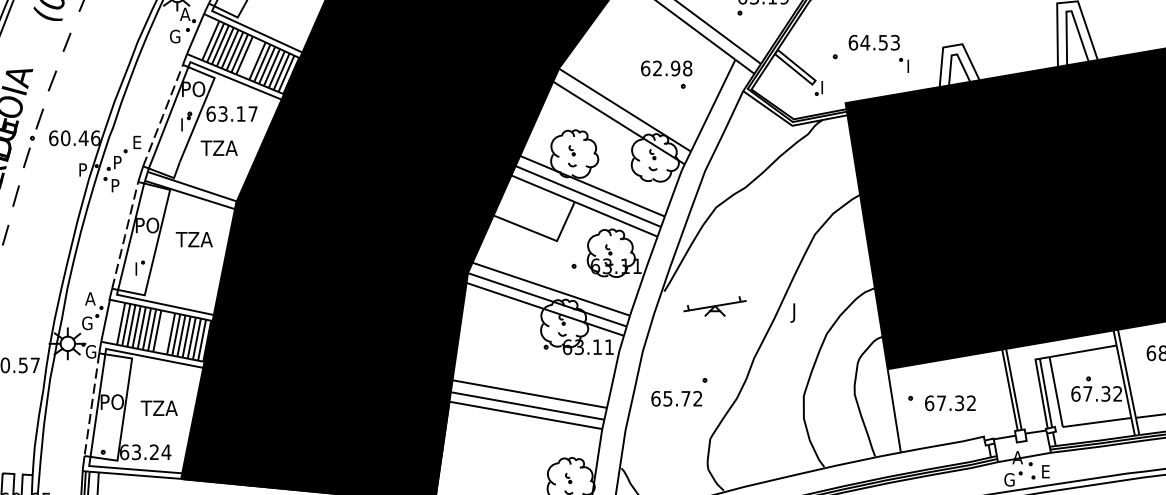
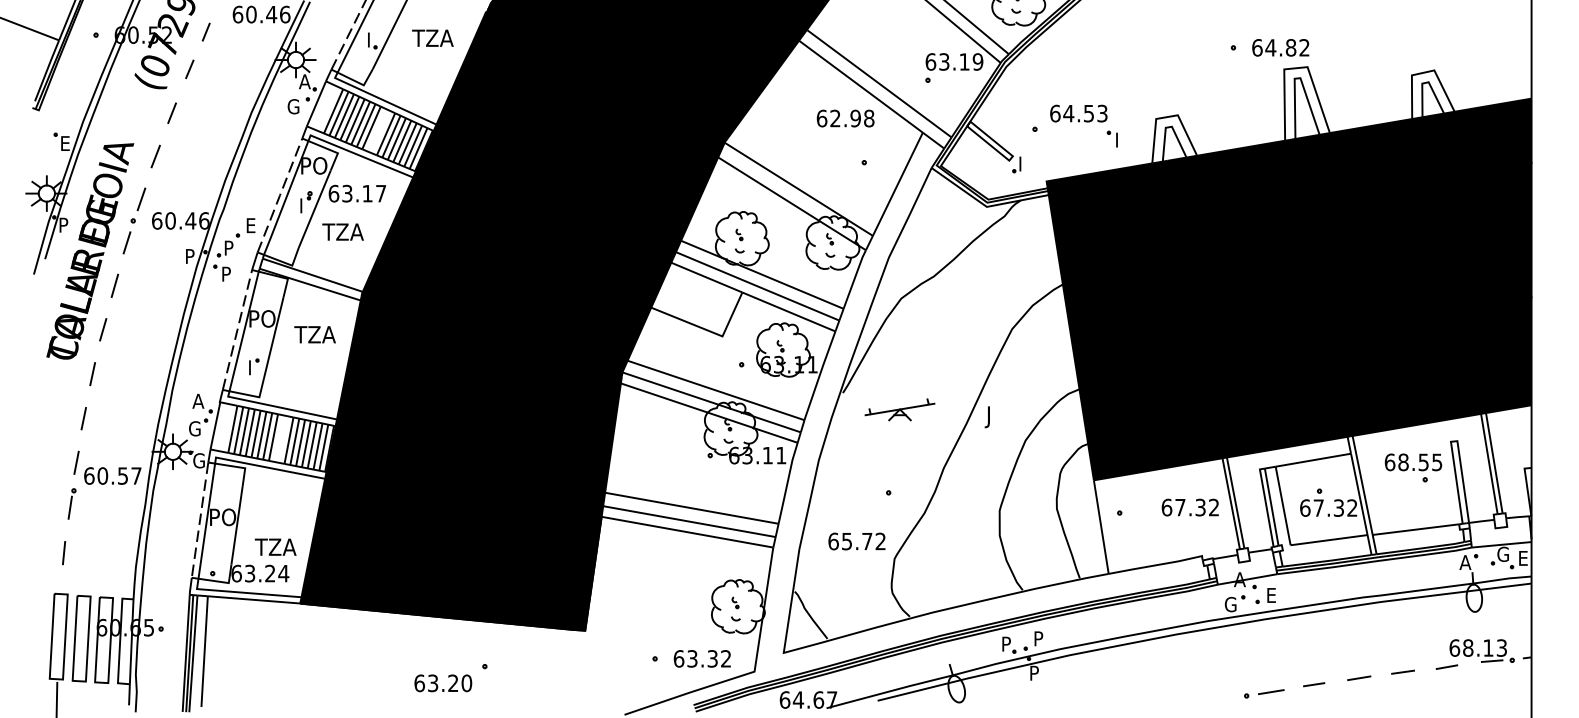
text: (666, 68) -> (845, 118), moved
text: (676, 398) -> (856, 541), moved
text: (949, 403) -> (1189, 507), moved
text: (159, 407) -> (275, 546), moved

